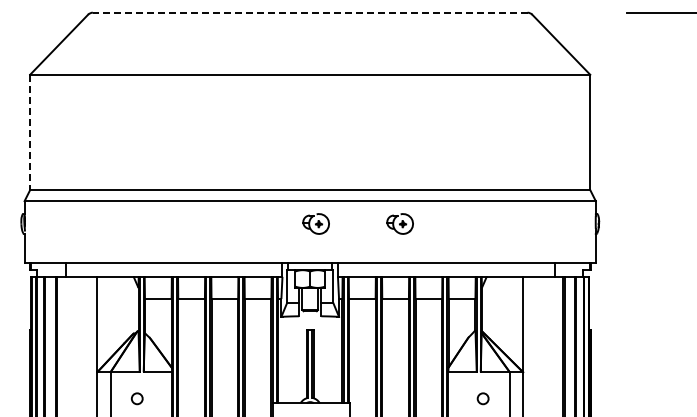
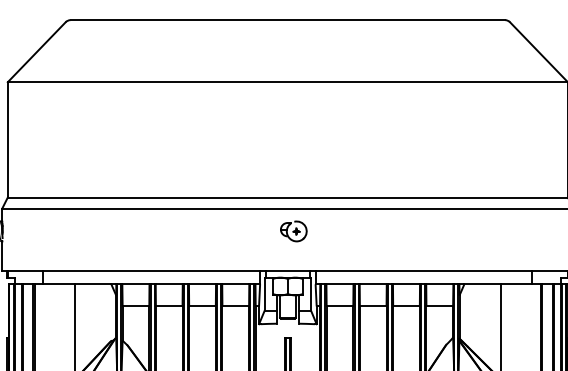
line: (309, 12) -> (287, 19), dashed -> solid
line: (30, 132) -> (8, 139), dashed -> solid
part: (399, 223) -> (377, 230), removed

